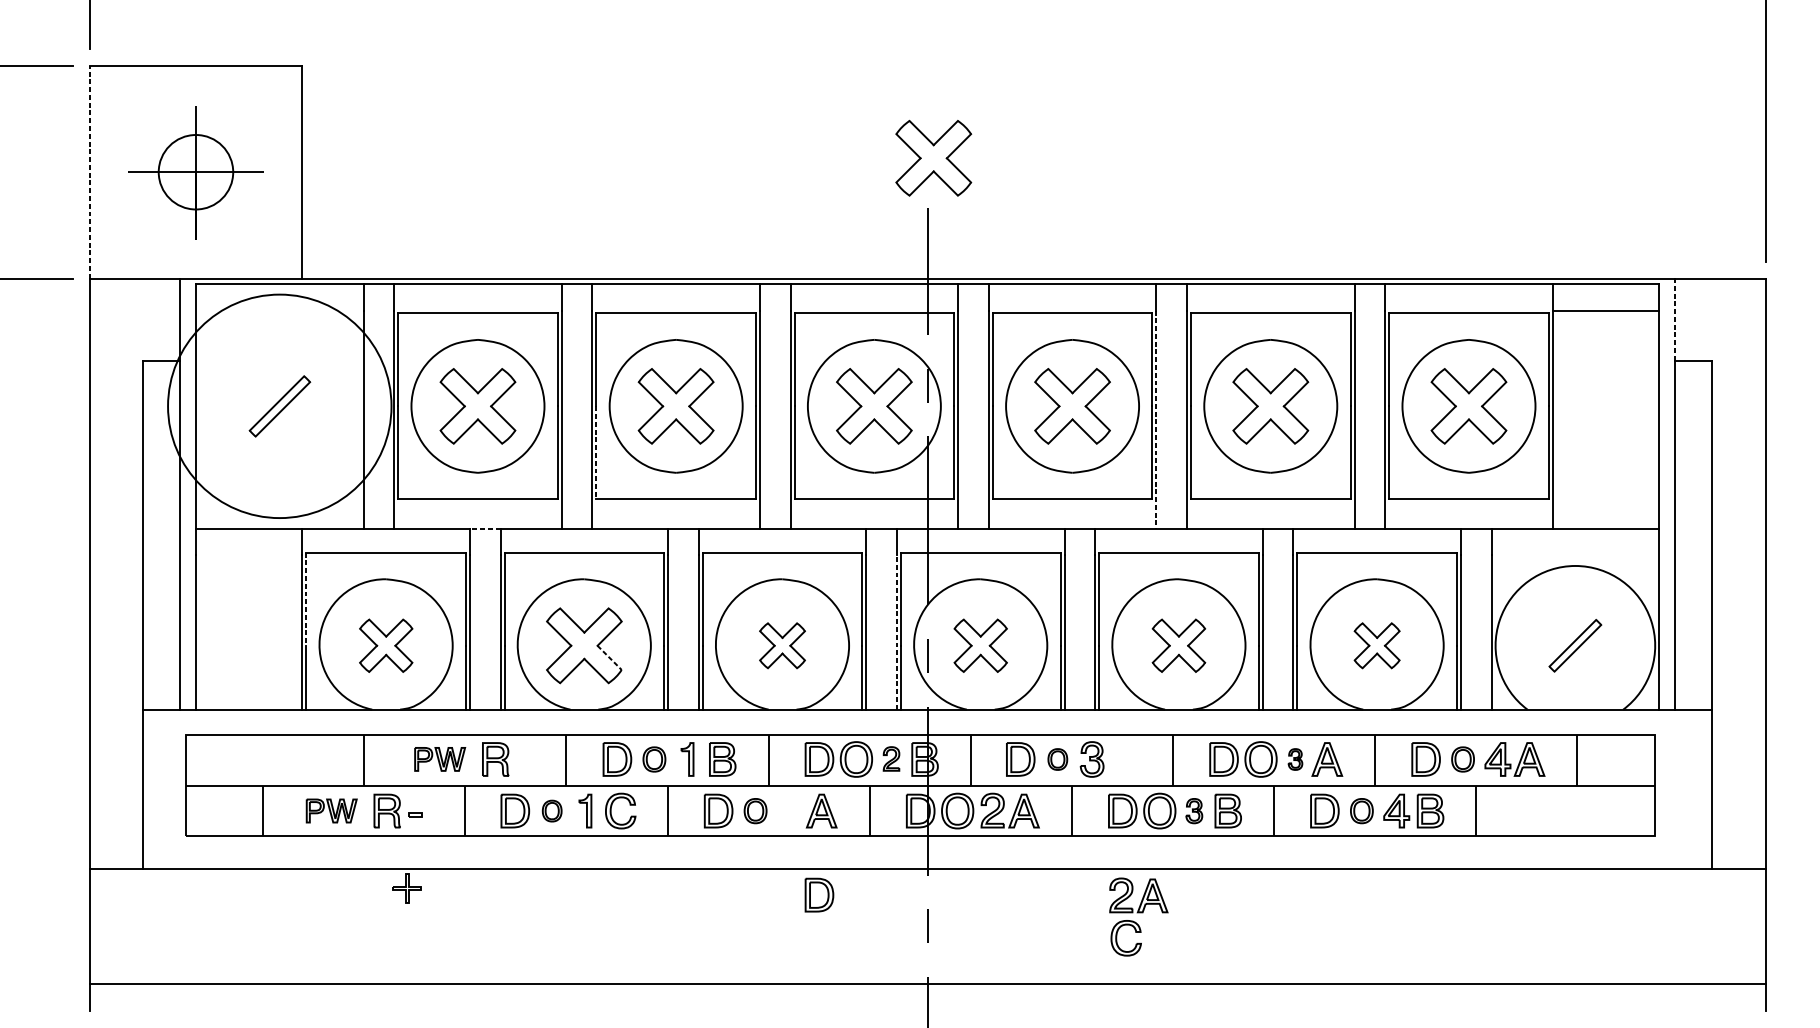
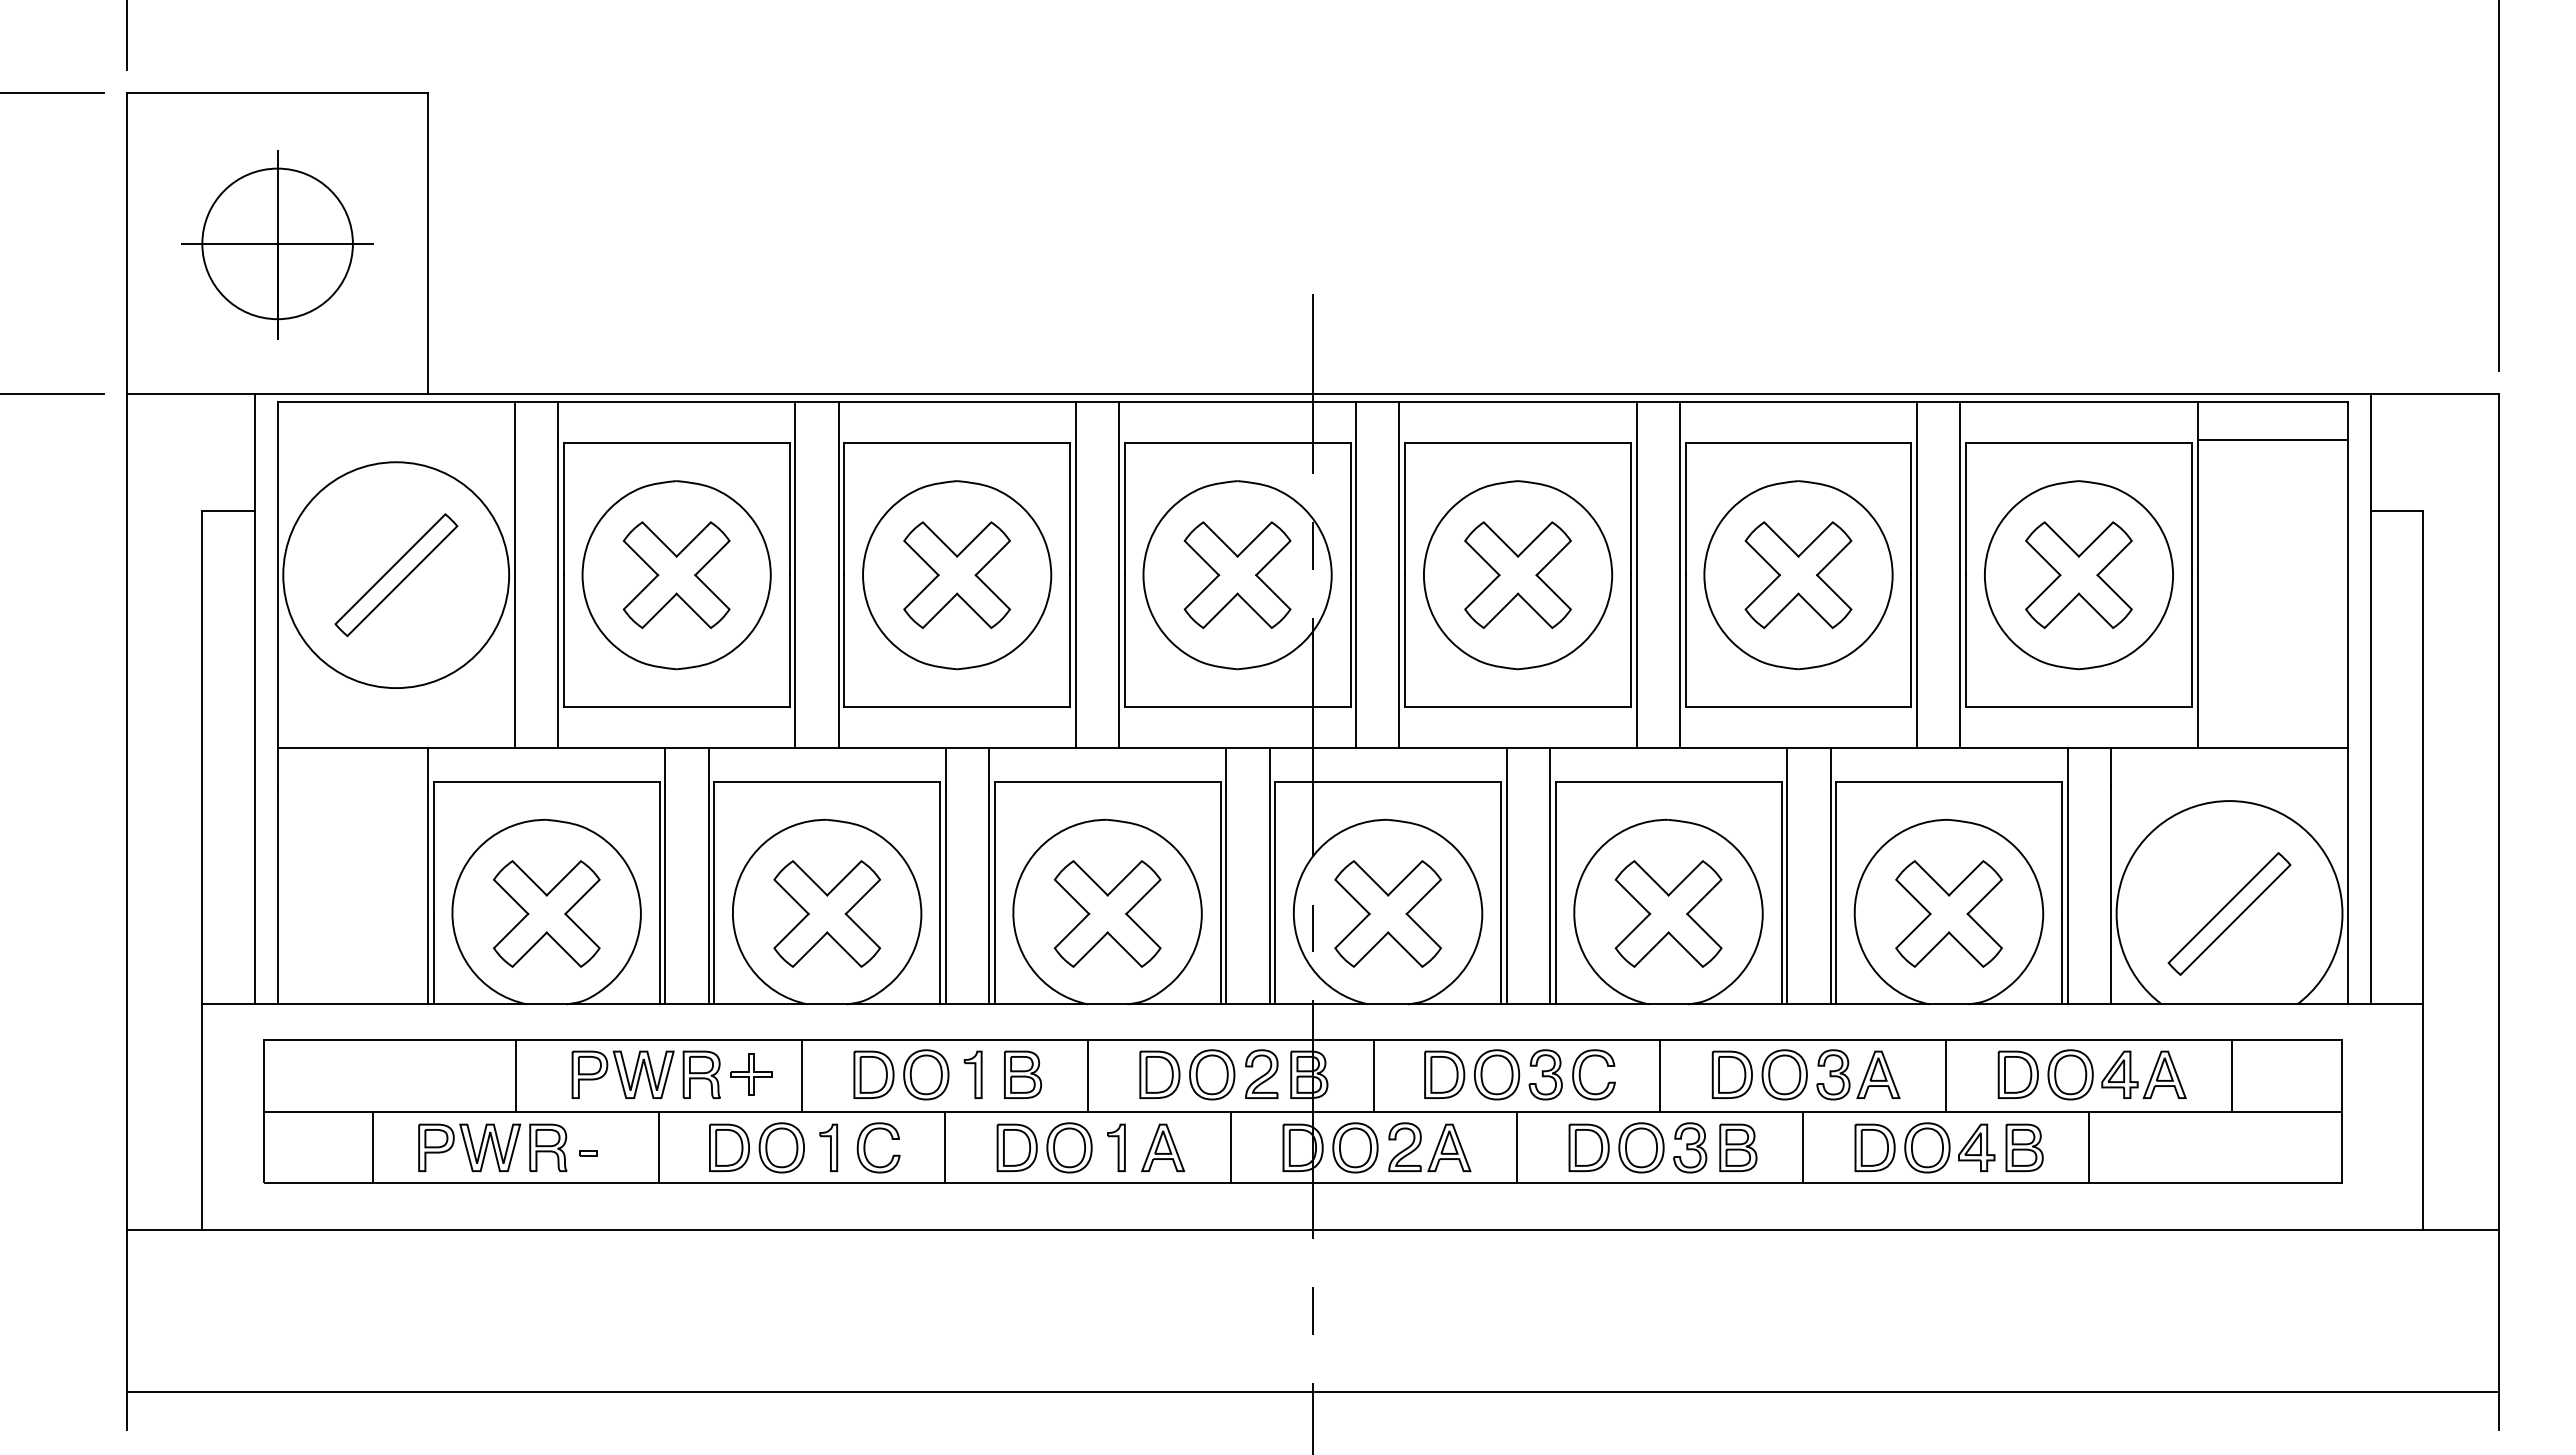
part: (933, 157) -> (1321, 223), removed
line: (89, 171) -> (127, 243), dashed -> solid
circle: (195, 171) -> (277, 243), size x1.43
line: (1675, 319) -> (2370, 452), dashed -> solid
circle: (279, 406) -> (396, 575), size x0.71
part: (279, 406) -> (396, 575), size x1.43
line: (1156, 420) -> (1636, 594), dashed -> solid
line: (596, 453) -> (844, 641), dashed -> solid
line: (485, 528) -> (687, 748), dashed -> solid
line: (306, 599) -> (433, 848), dashed -> solid
line: (896, 632) -> (1269, 894), dashed -> solid
part: (385, 645) -> (546, 913), size x1.43
part: (782, 645) -> (1107, 913), size x1.67
part: (980, 645) -> (1387, 913), size x1.43
part: (1178, 645) -> (1668, 913), size x1.43
part: (1376, 645) -> (1948, 913), size x1.67
part: (1575, 645) -> (2229, 913), size x1.67
line: (610, 658) -> (863, 931), dashed -> solid
part: (891, 758) -> (1261, 1073), size x1.43
part: (439, 759) -> (622, 1074), size x1.43
part: (654, 759) -> (926, 1074), size x1.43
part: (1058, 759) -> (1497, 1074), size x1.67
part: (1295, 759) -> (1833, 1074), size x1.67
part: (1462, 759) -> (2070, 1074), size x1.43
part: (331, 810) -> (469, 1147), size x1.43
part: (552, 810) -> (781, 1147), size x1.67
part: (755, 810) -> (1069, 1147), size x1.43
part: (788, 810) -> (1116, 1147), added
part: (1194, 810) -> (1690, 1147), size x1.43
part: (1361, 810) -> (1927, 1147), size x1.43
part: (407, 888) -> (751, 1074), moved
part: (819, 894) -> (1159, 1266), removed
part: (1142, 897) -> (1617, 1269), removed
part: (1117, 934) -> (1581, 1069), moved

